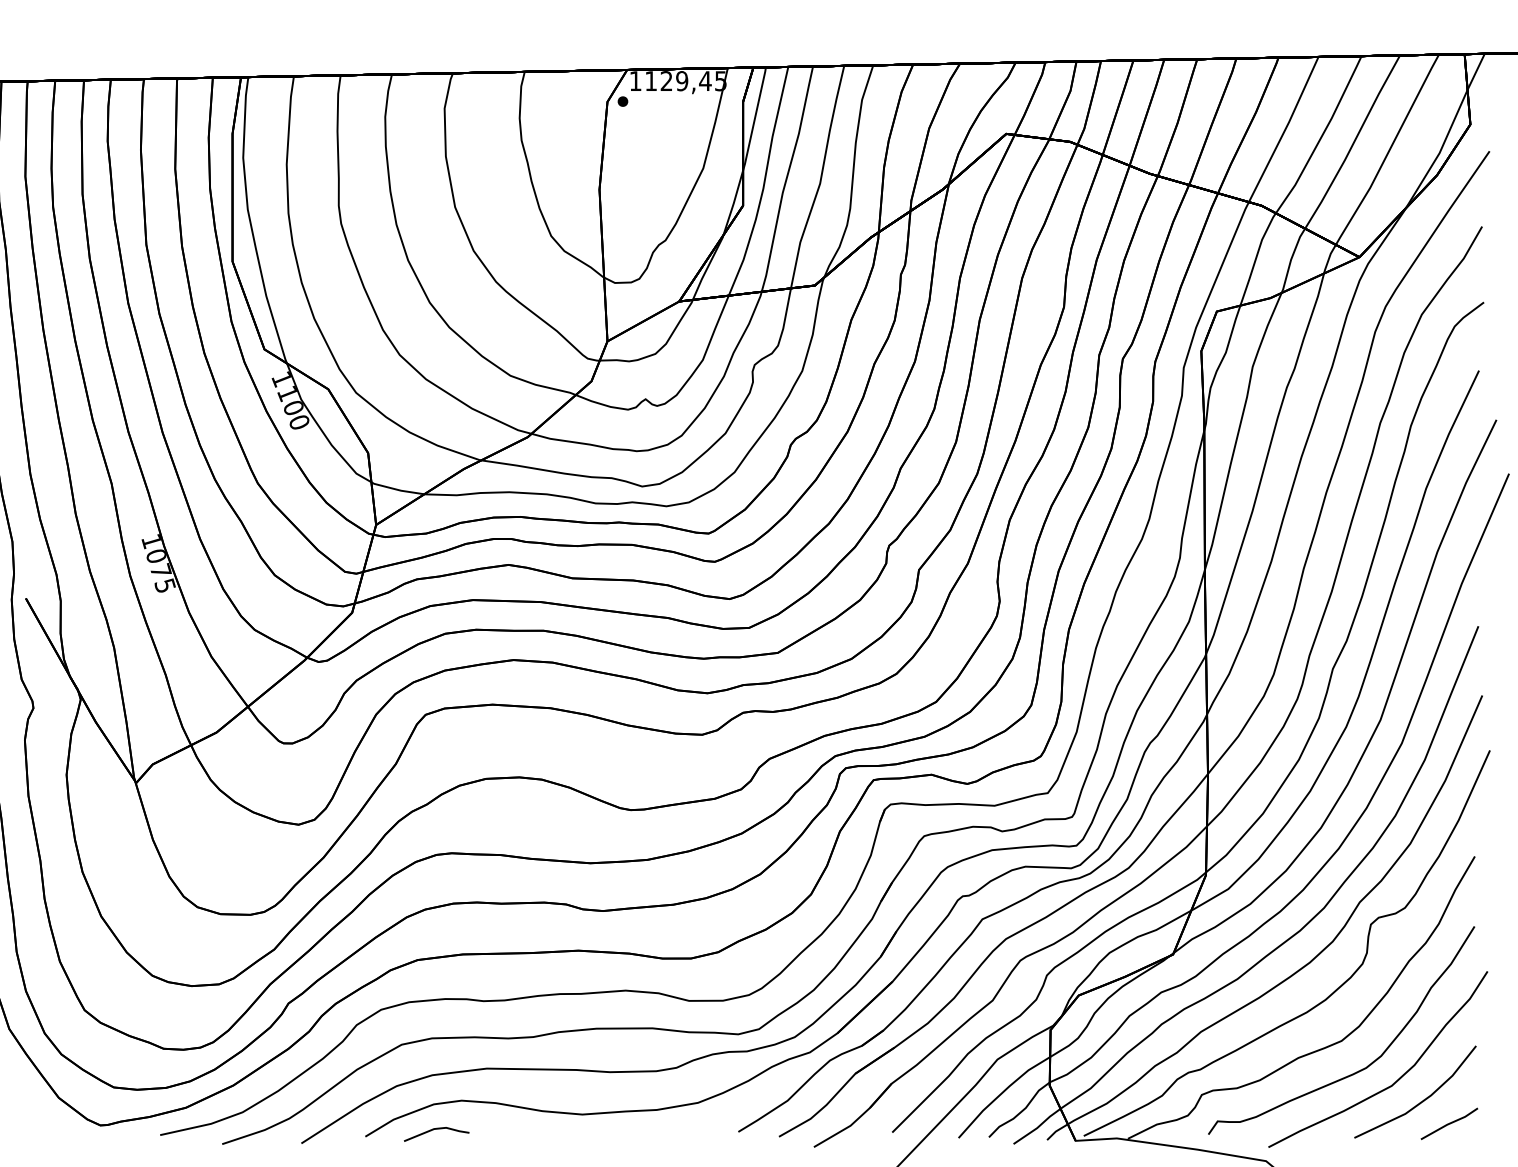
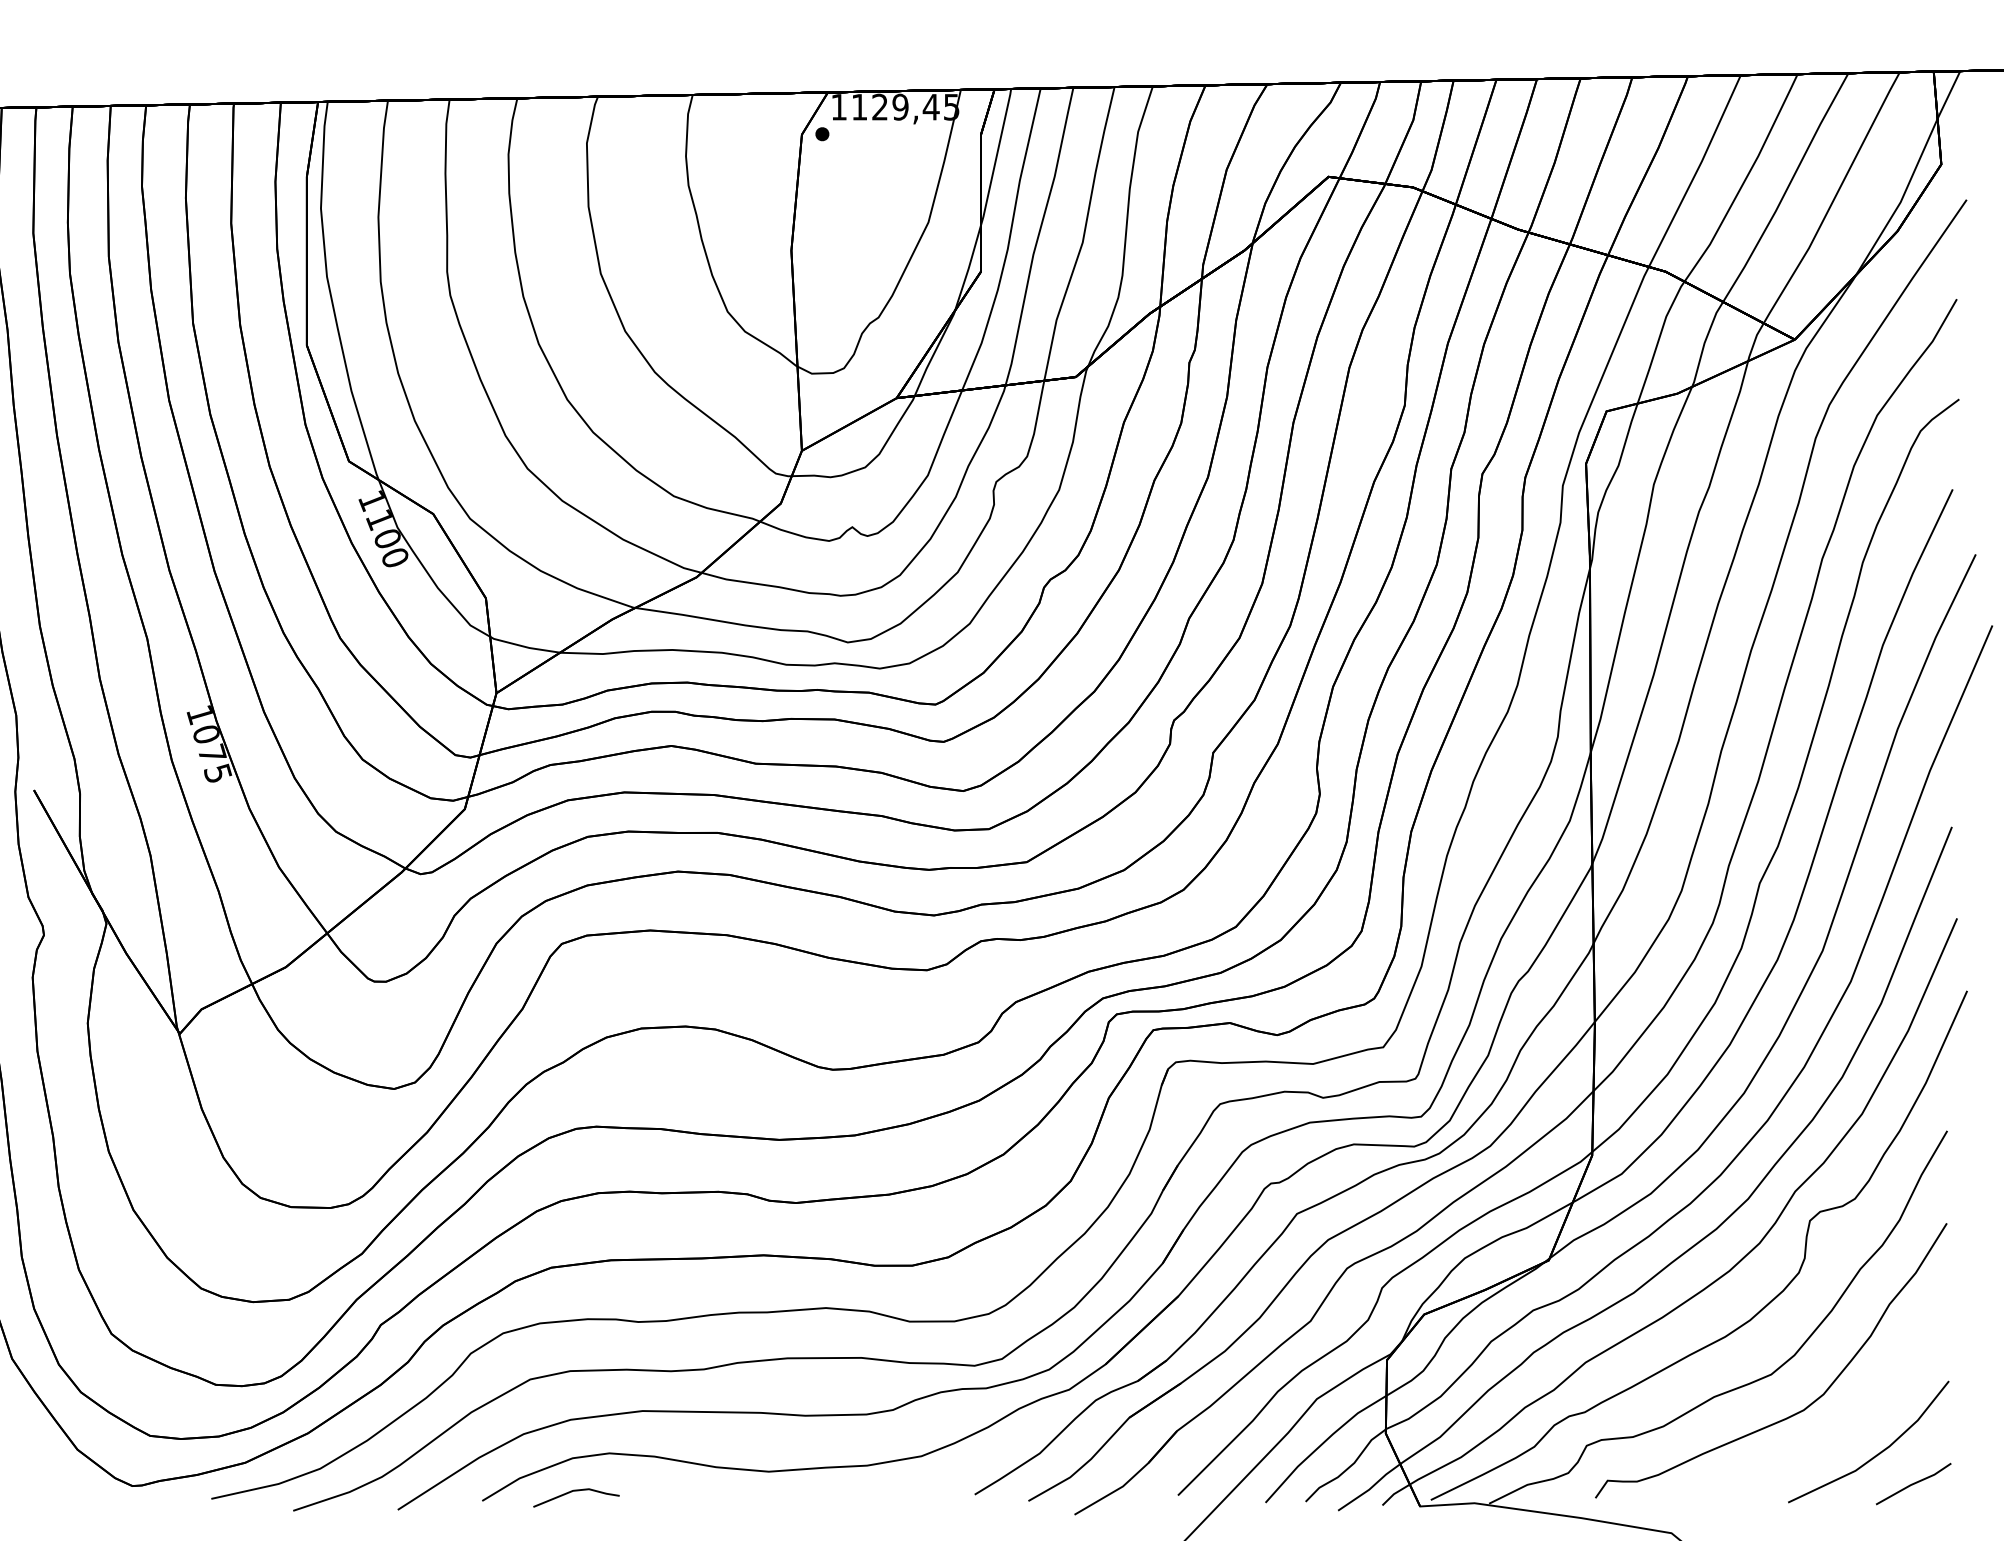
part: (1398, 1078) -> (1846, 1424), removed

